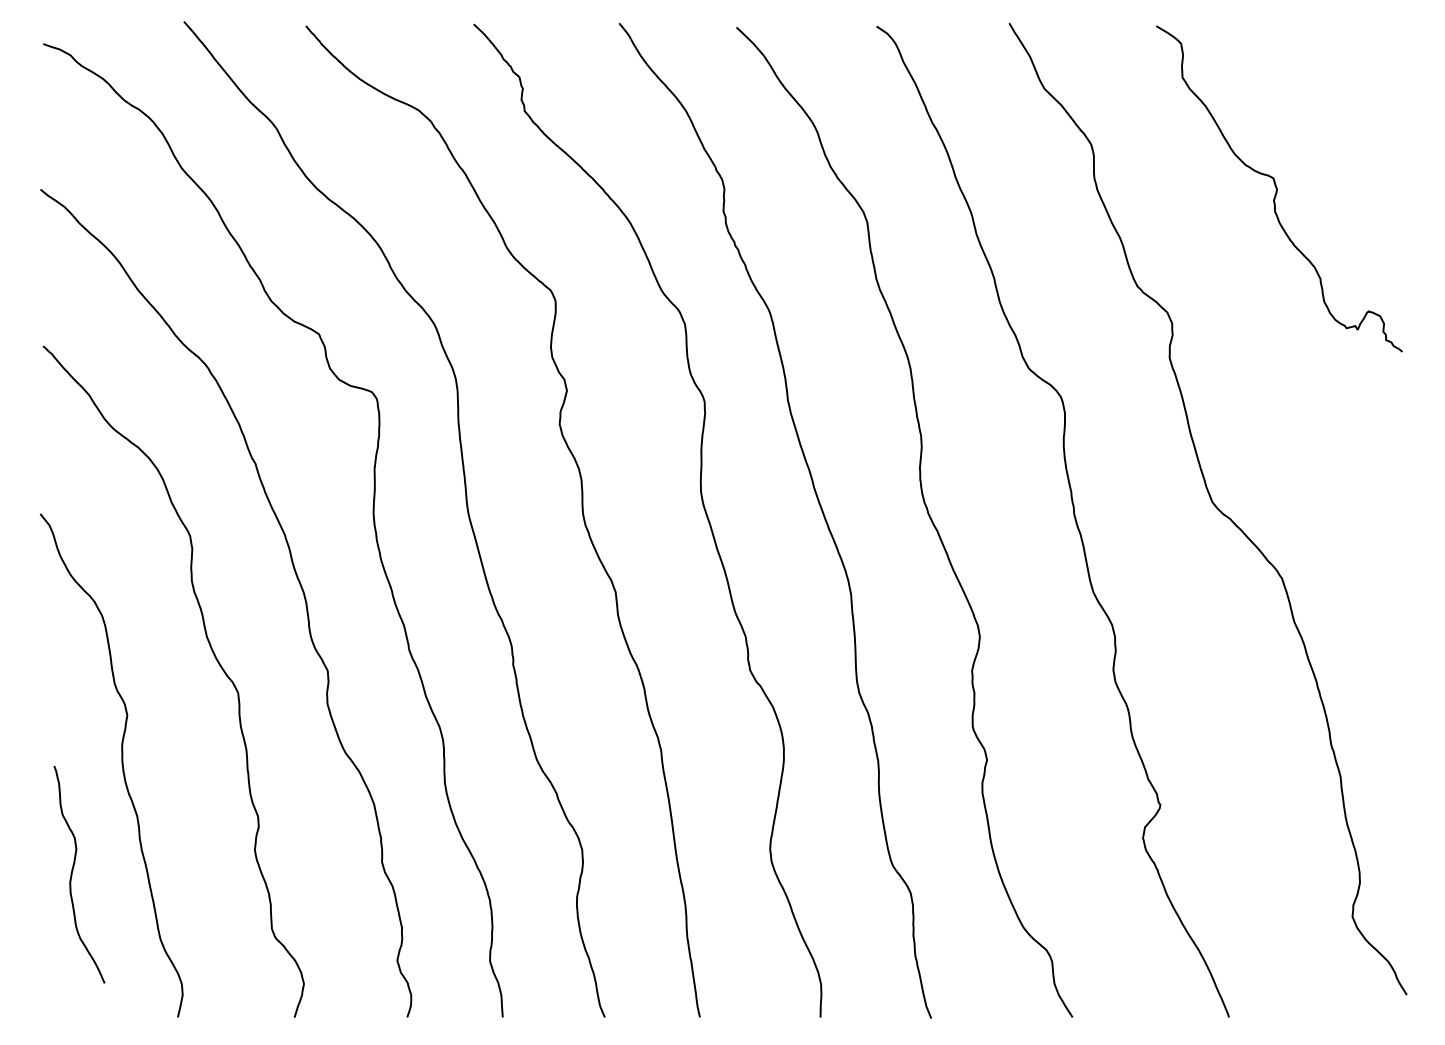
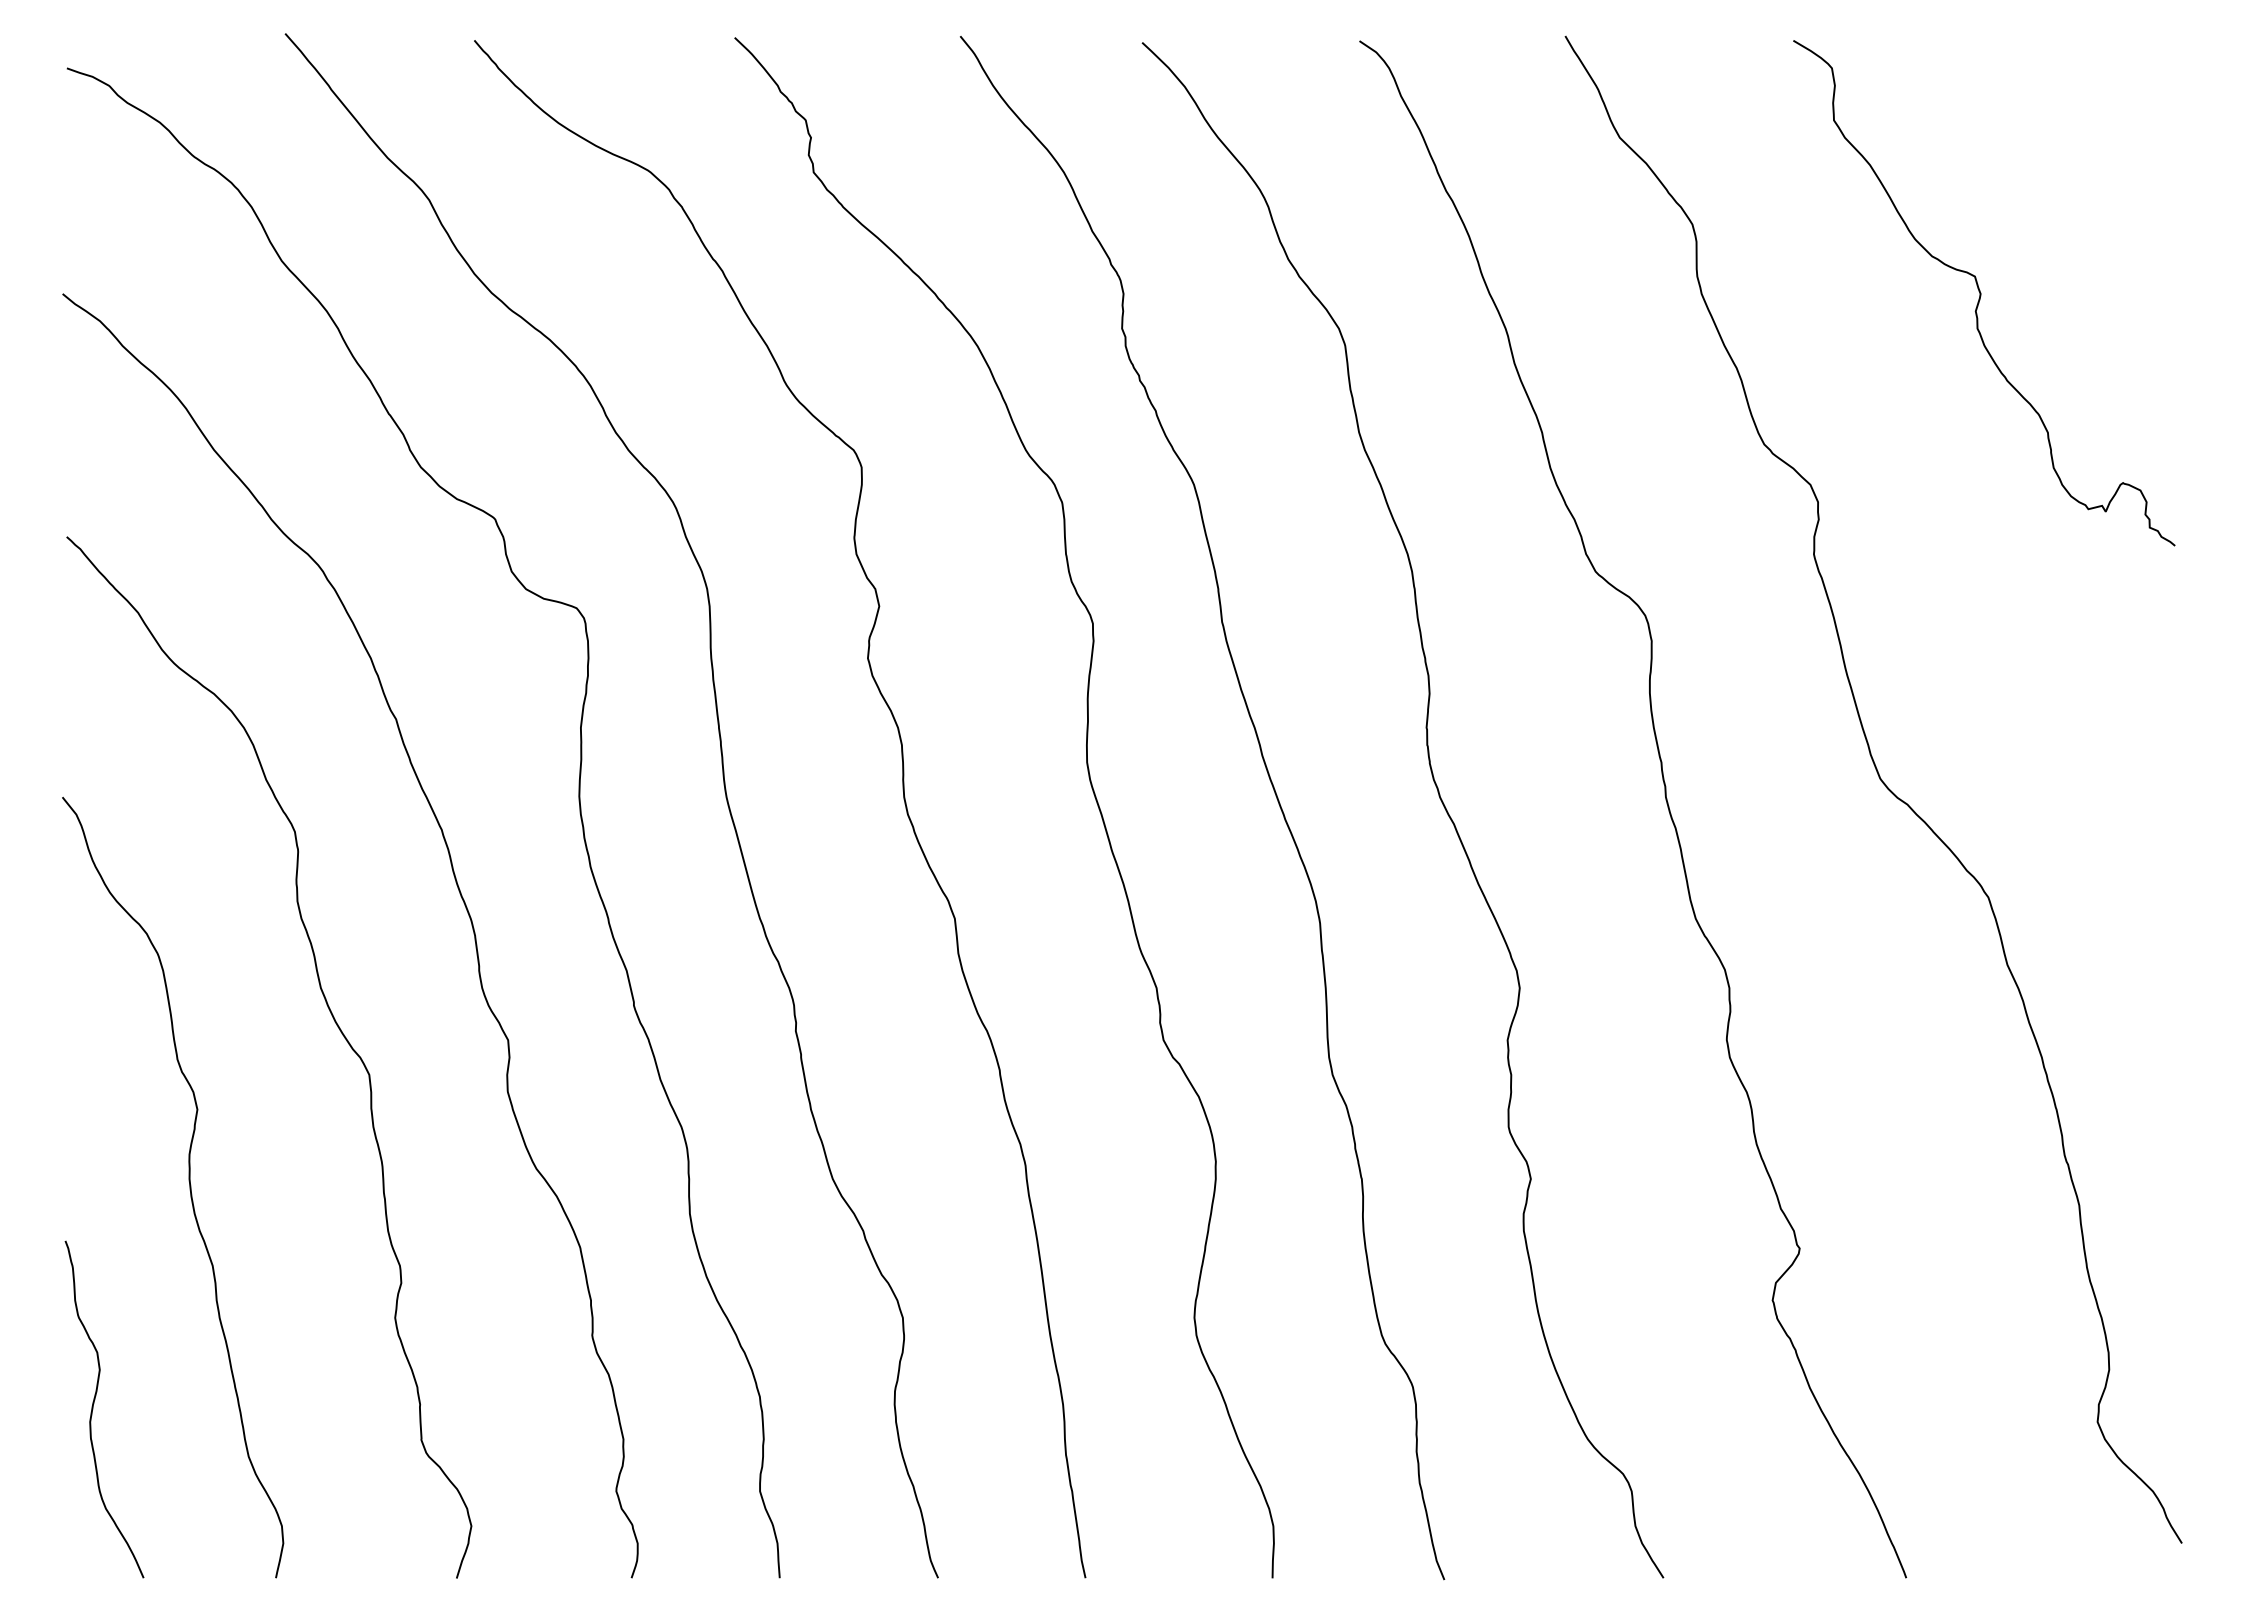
curve: (72, 874) -> (93, 1409), moved

